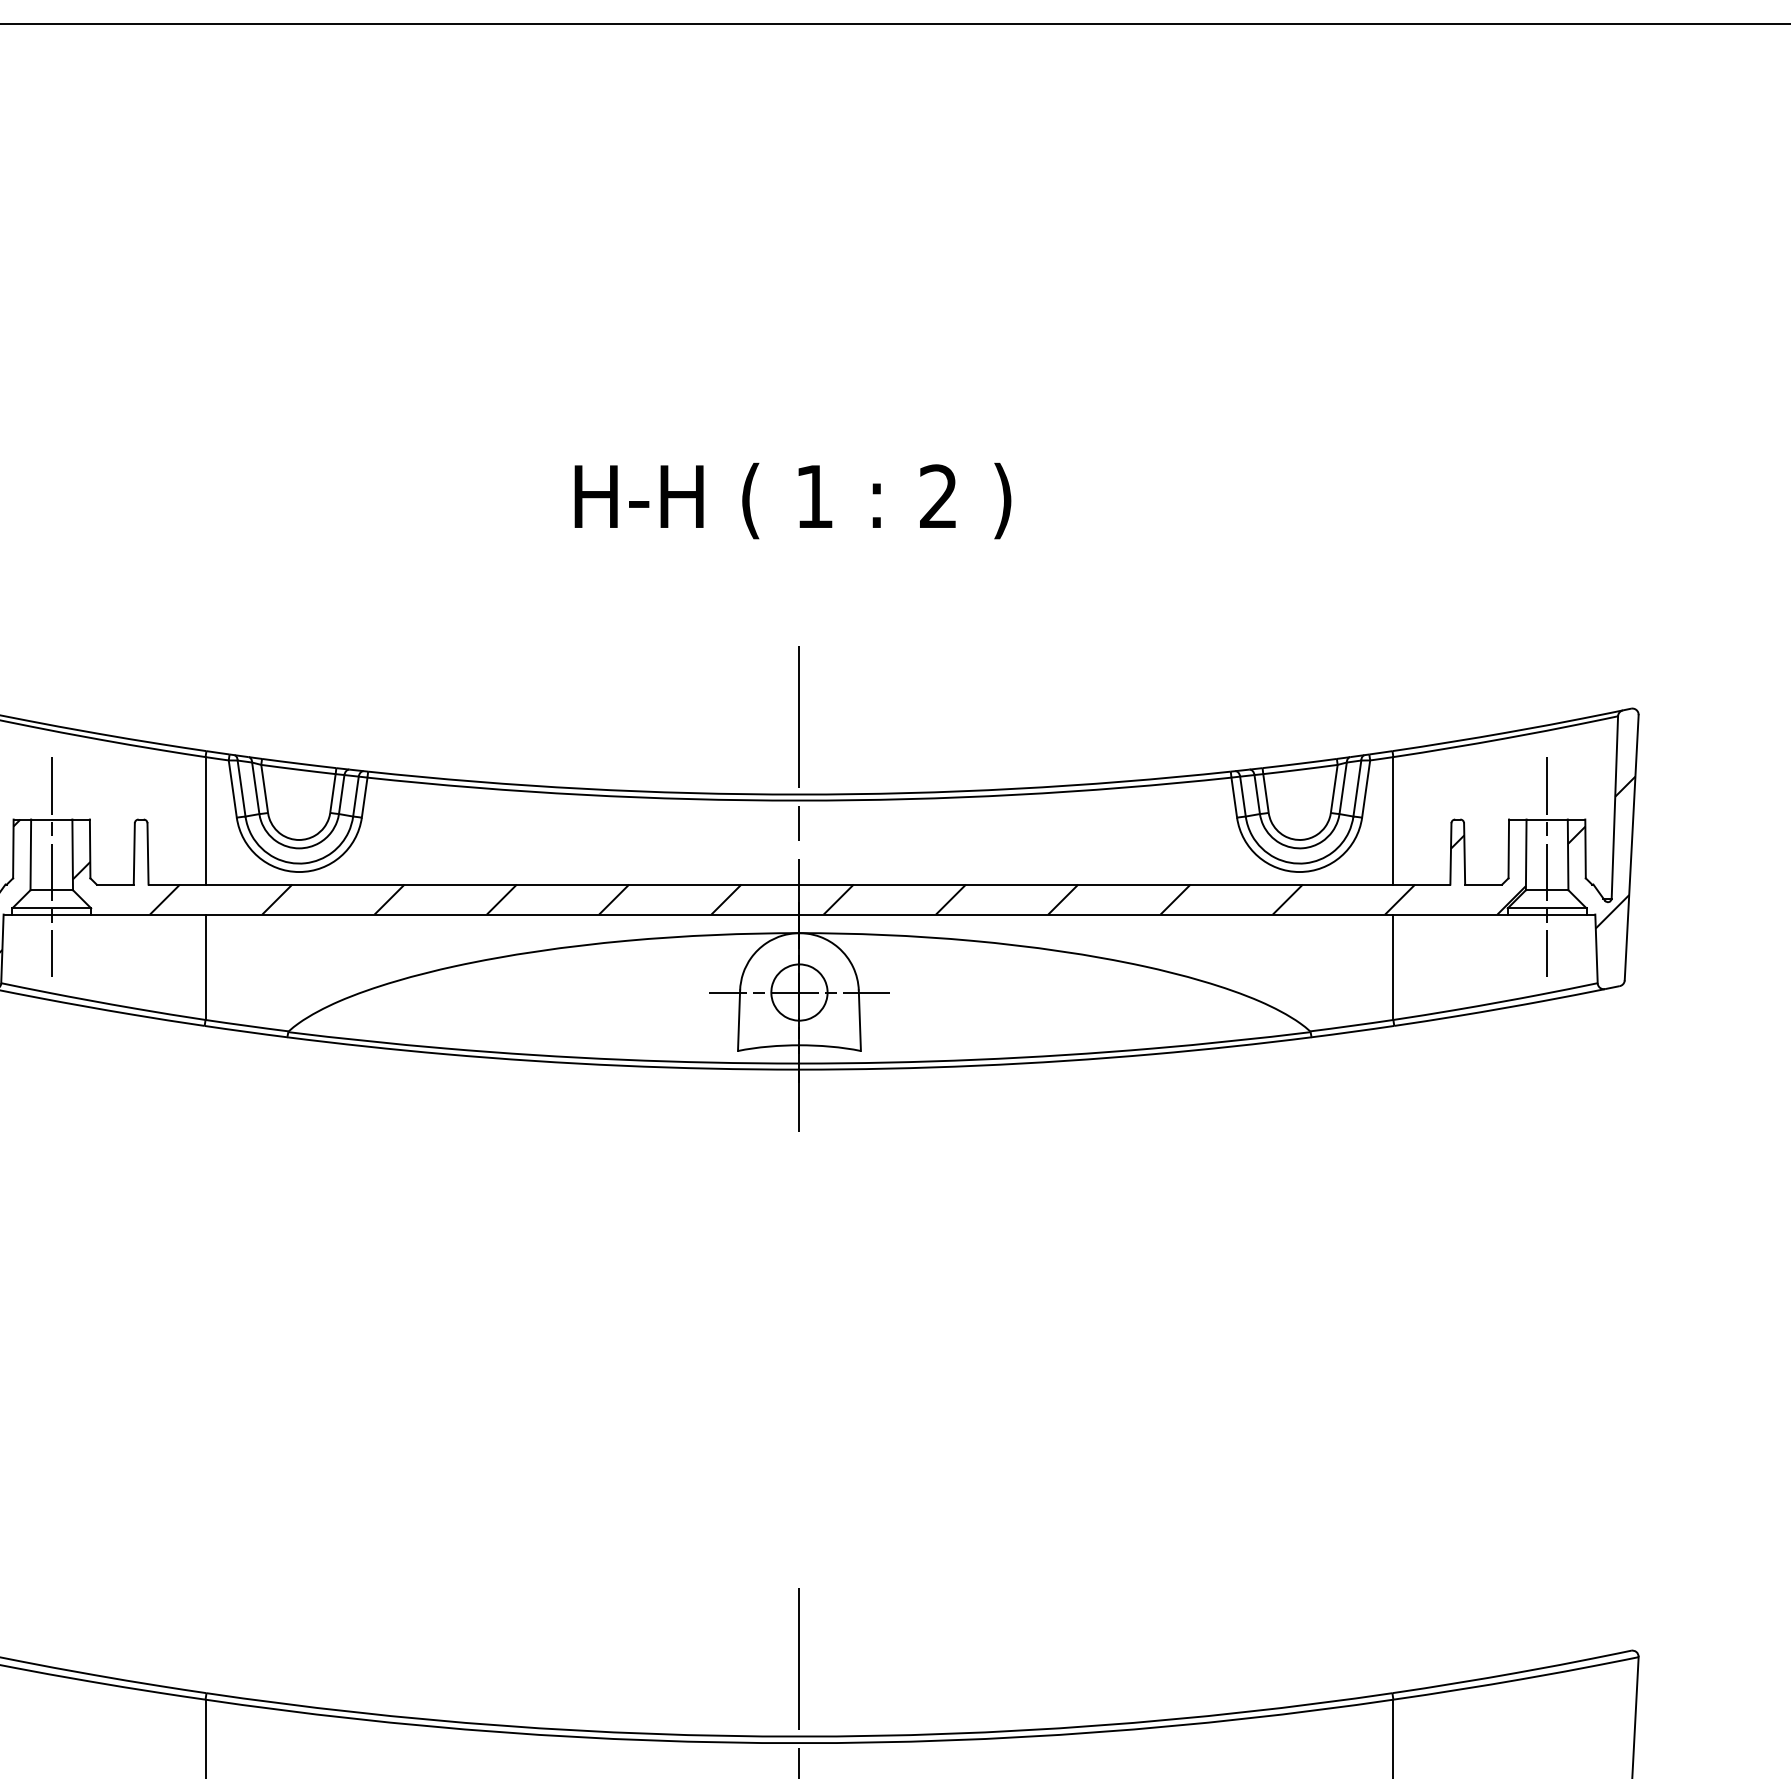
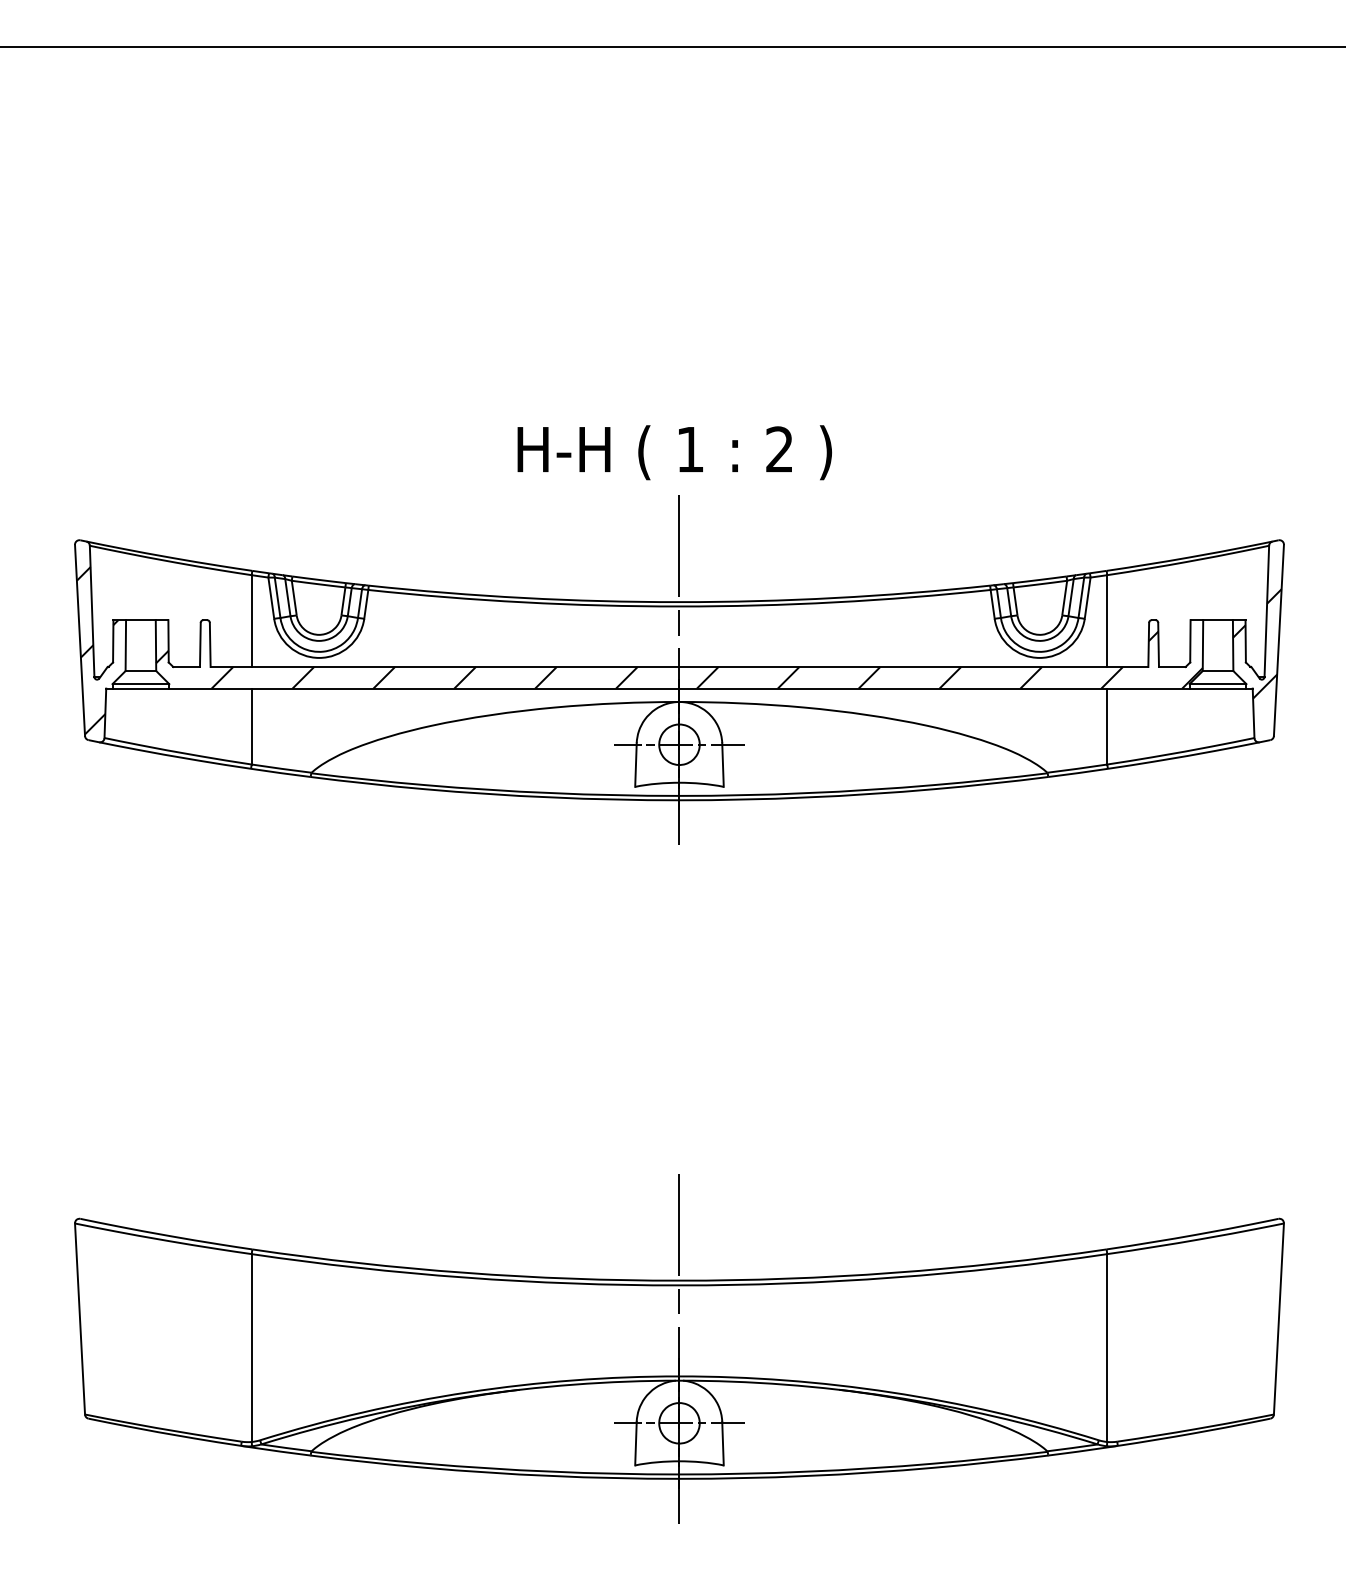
text: (792, 500) -> (674, 452), moved
line: (51, 867) -> (140, 654), removed
line: (1547, 867) -> (1218, 654), removed

